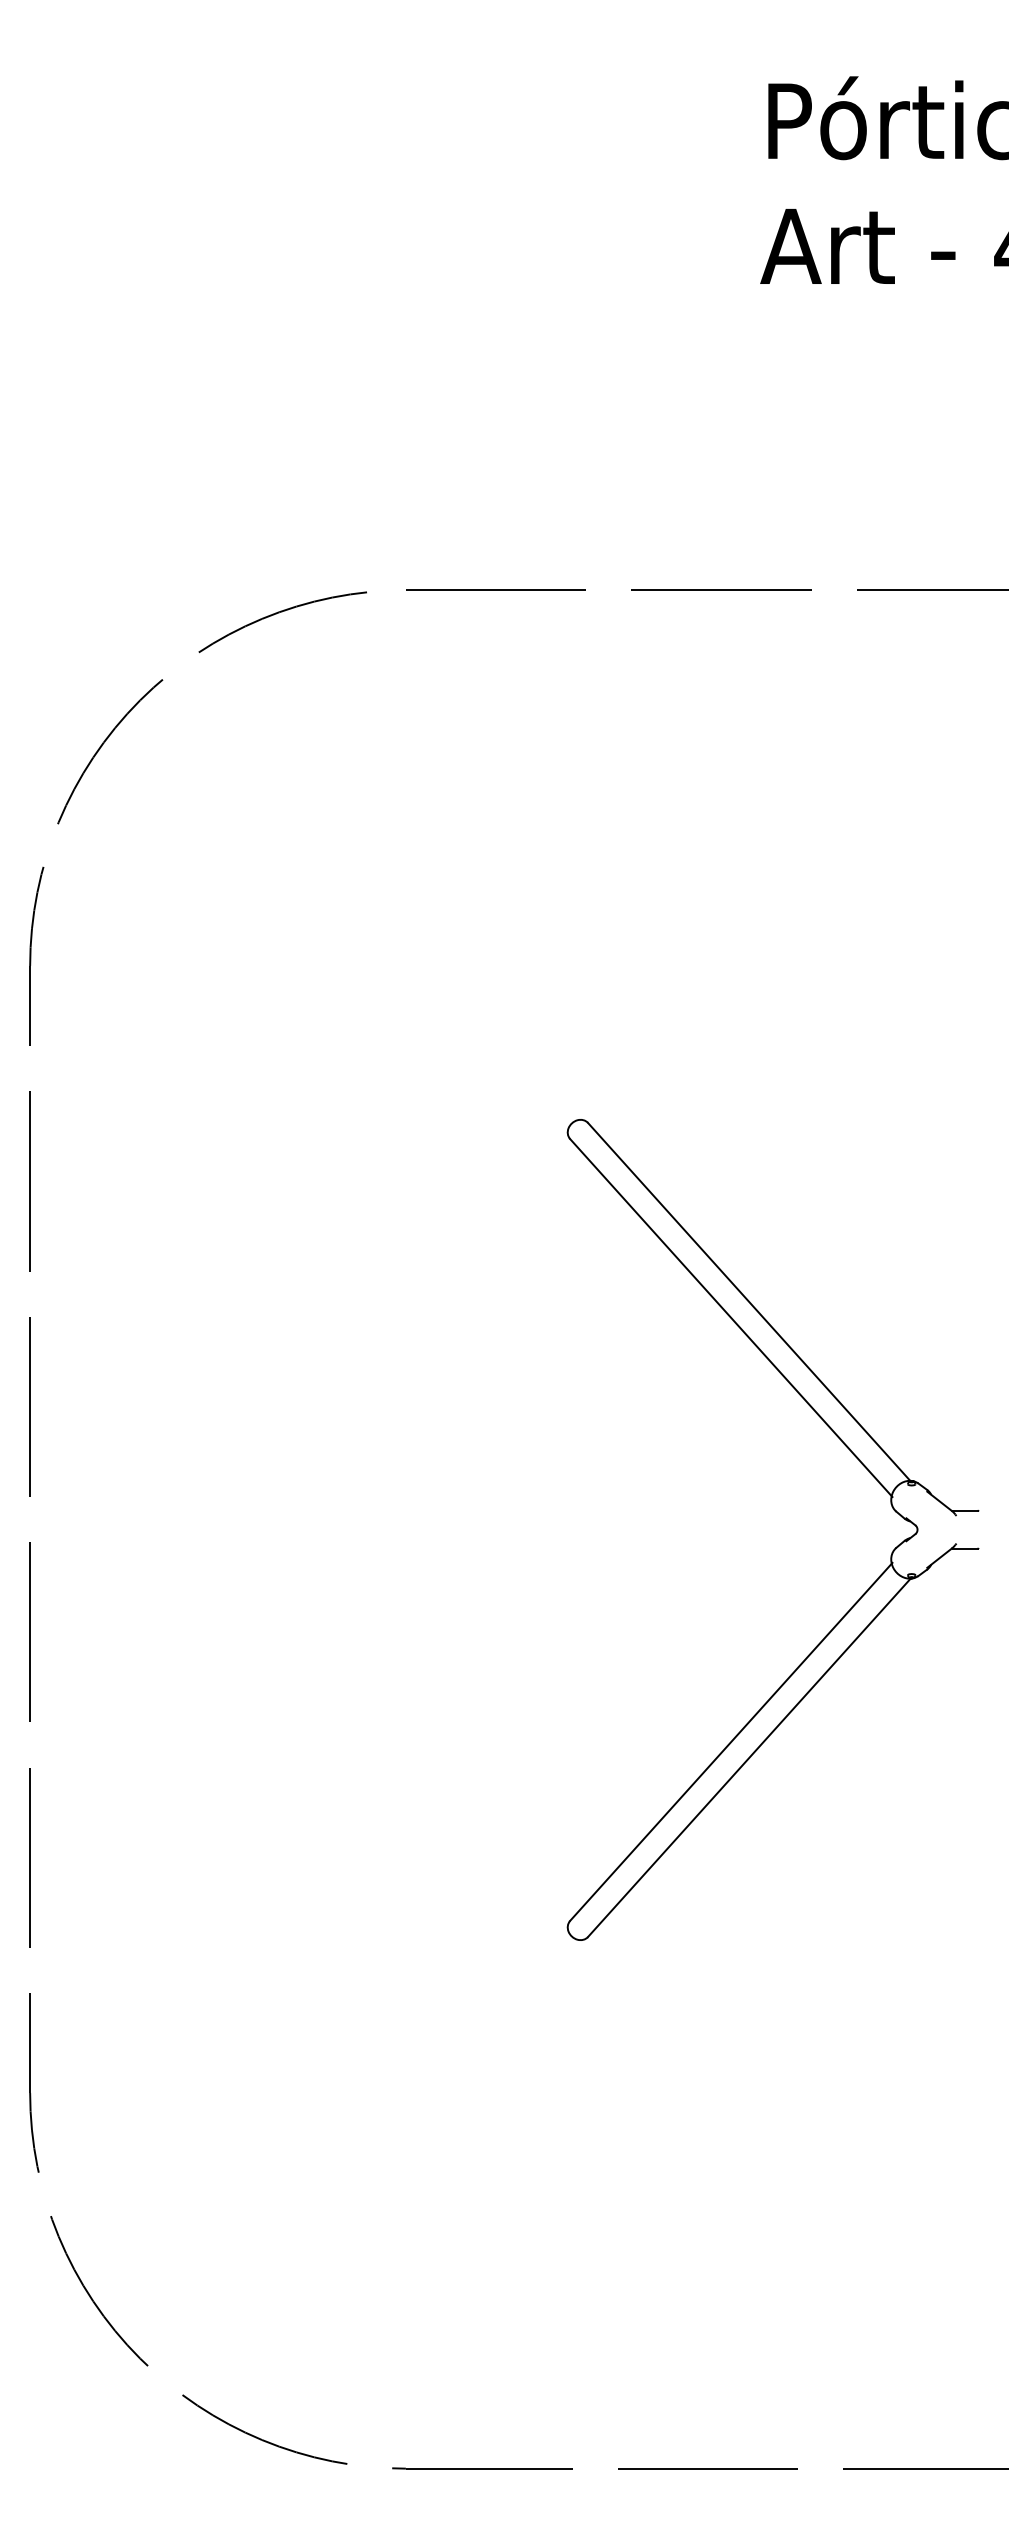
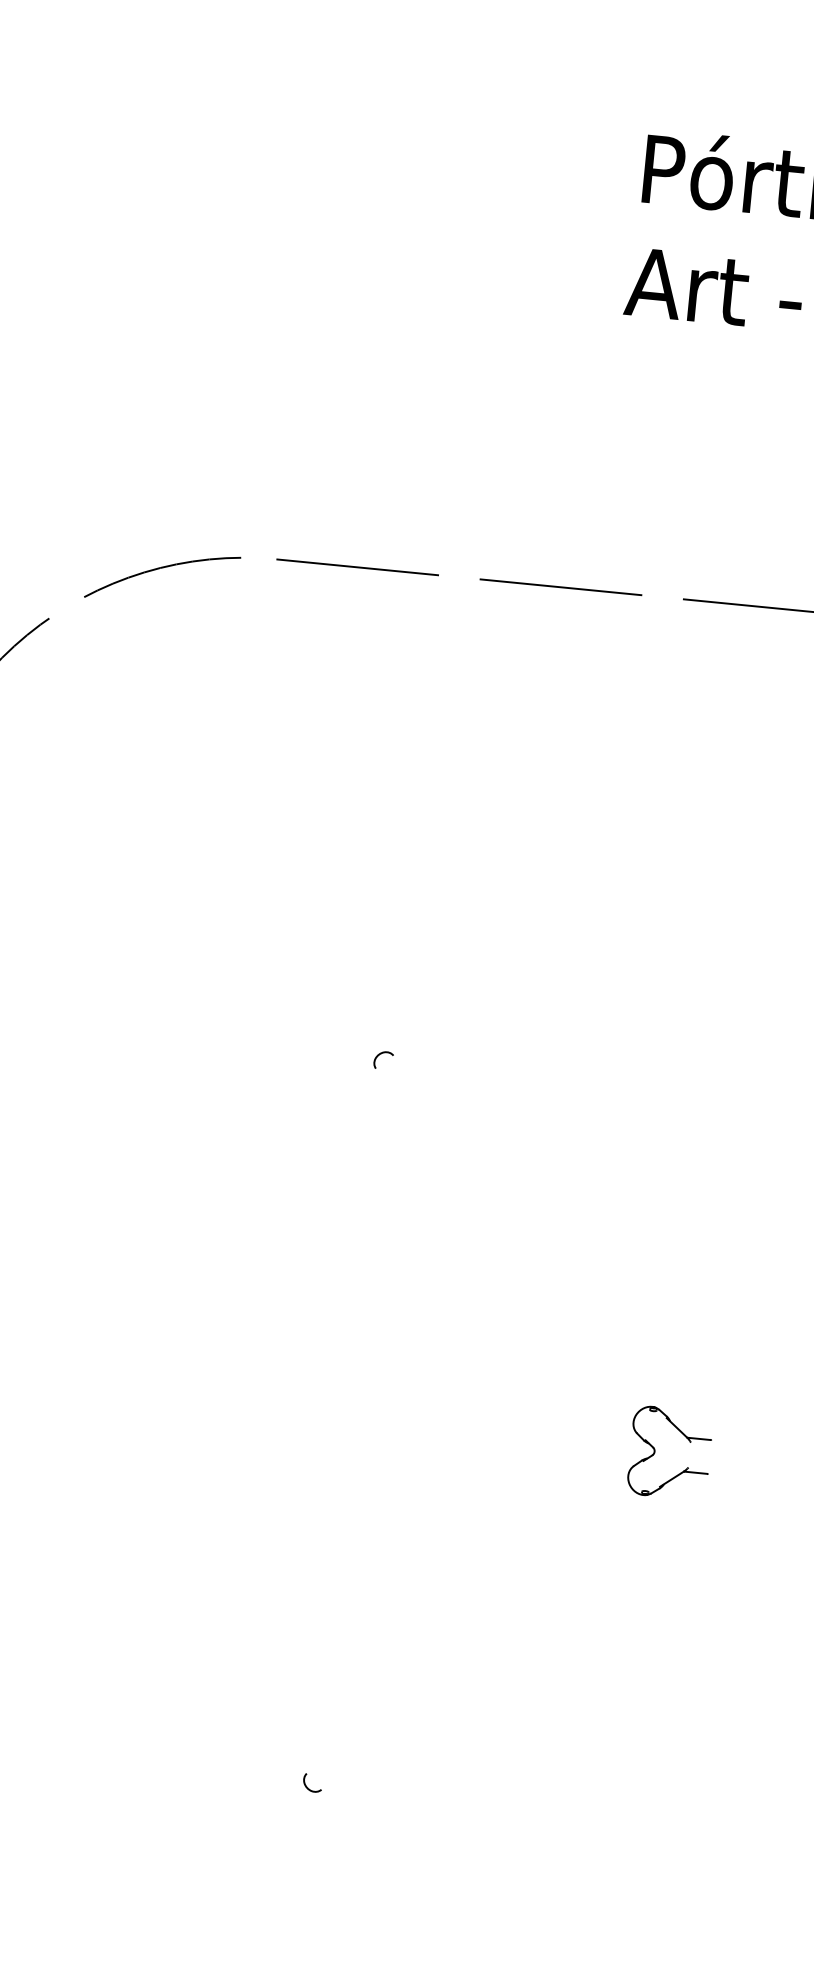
line: (749, 1301) -> (523, 1230), removed
line: (731, 1318) -> (505, 1244), removed
line: (731, 1741) -> (468, 1626), removed
line: (749, 1757) -> (482, 1642), removed

